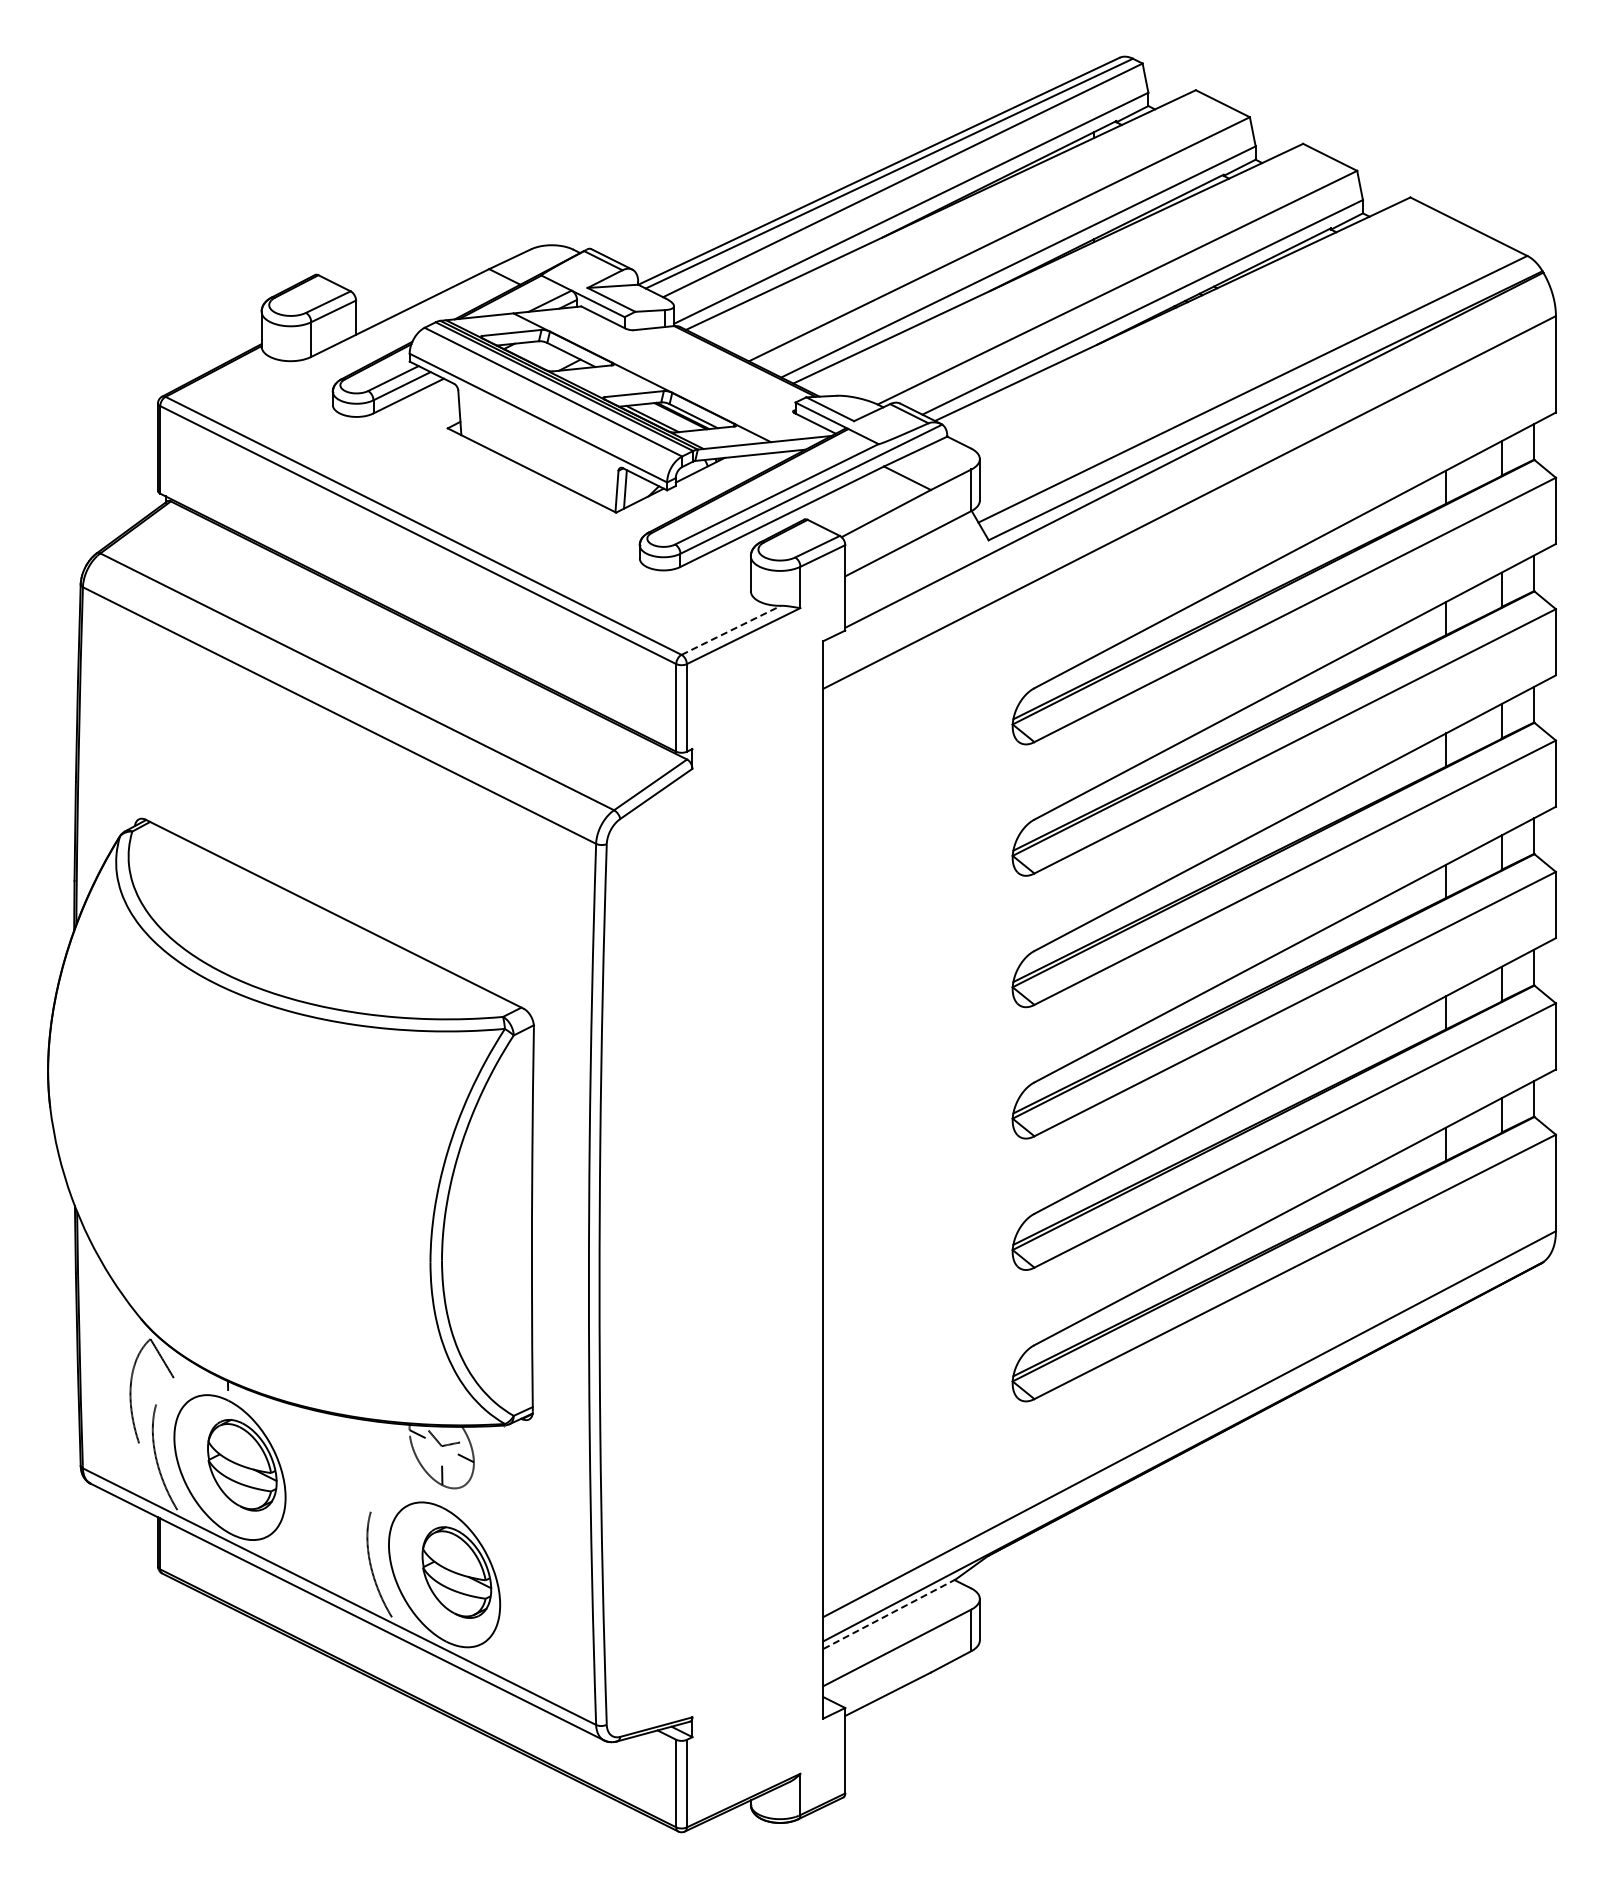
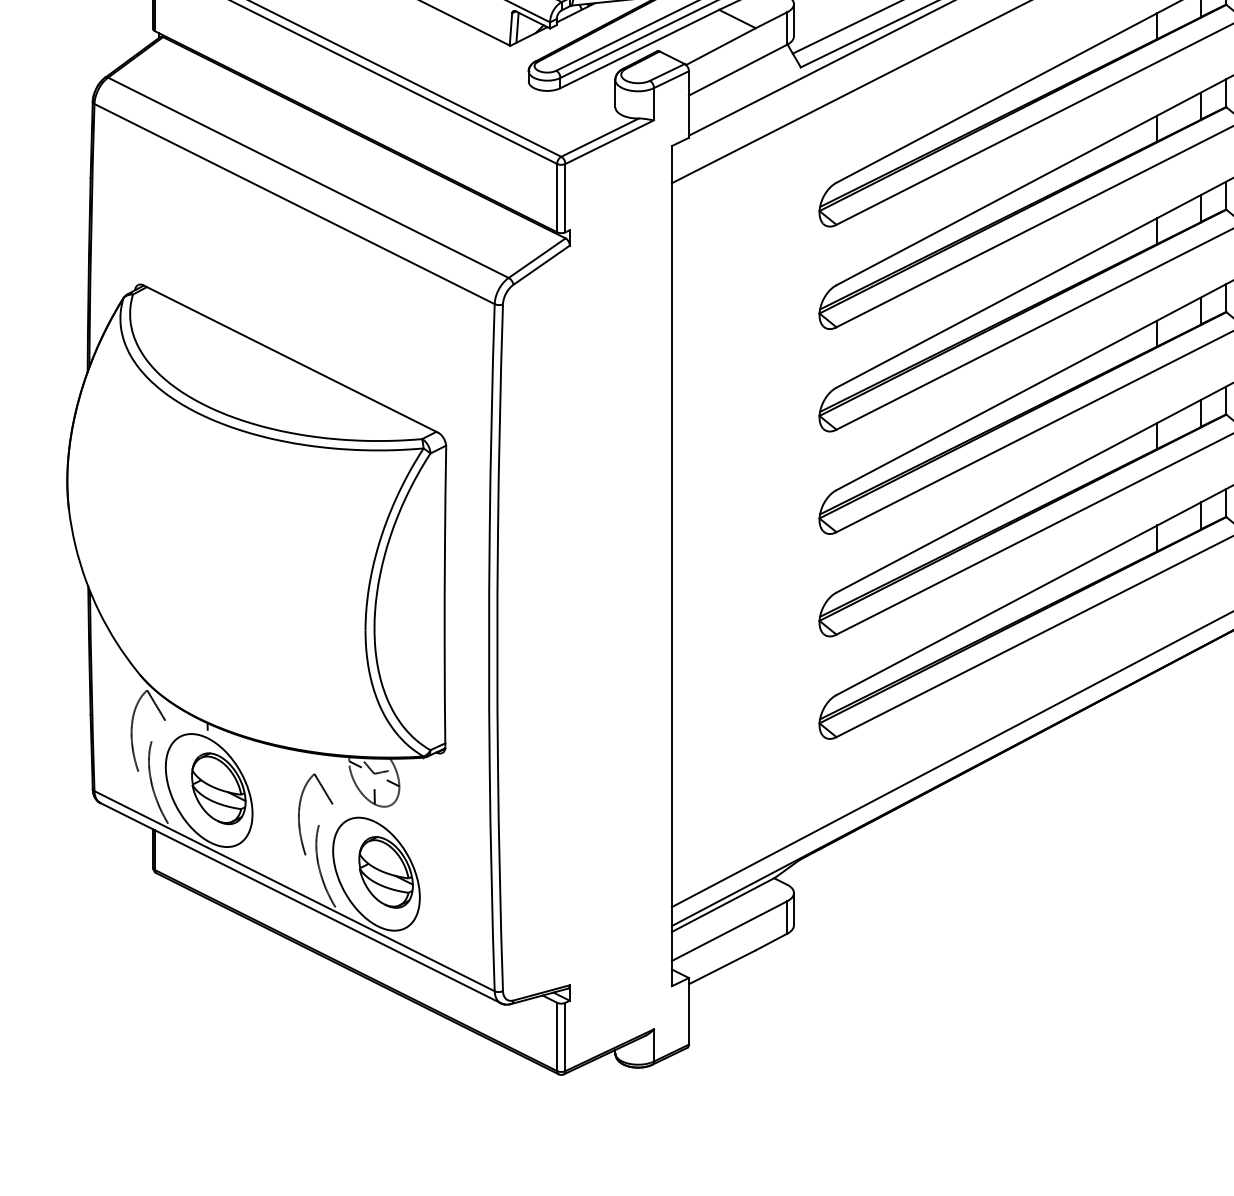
line: (731, 630) -> (600, 137), dashed -> solid
part: (346, 1496) -> (300, 813), added
line: (889, 1614) -> (723, 905), dashed -> solid

